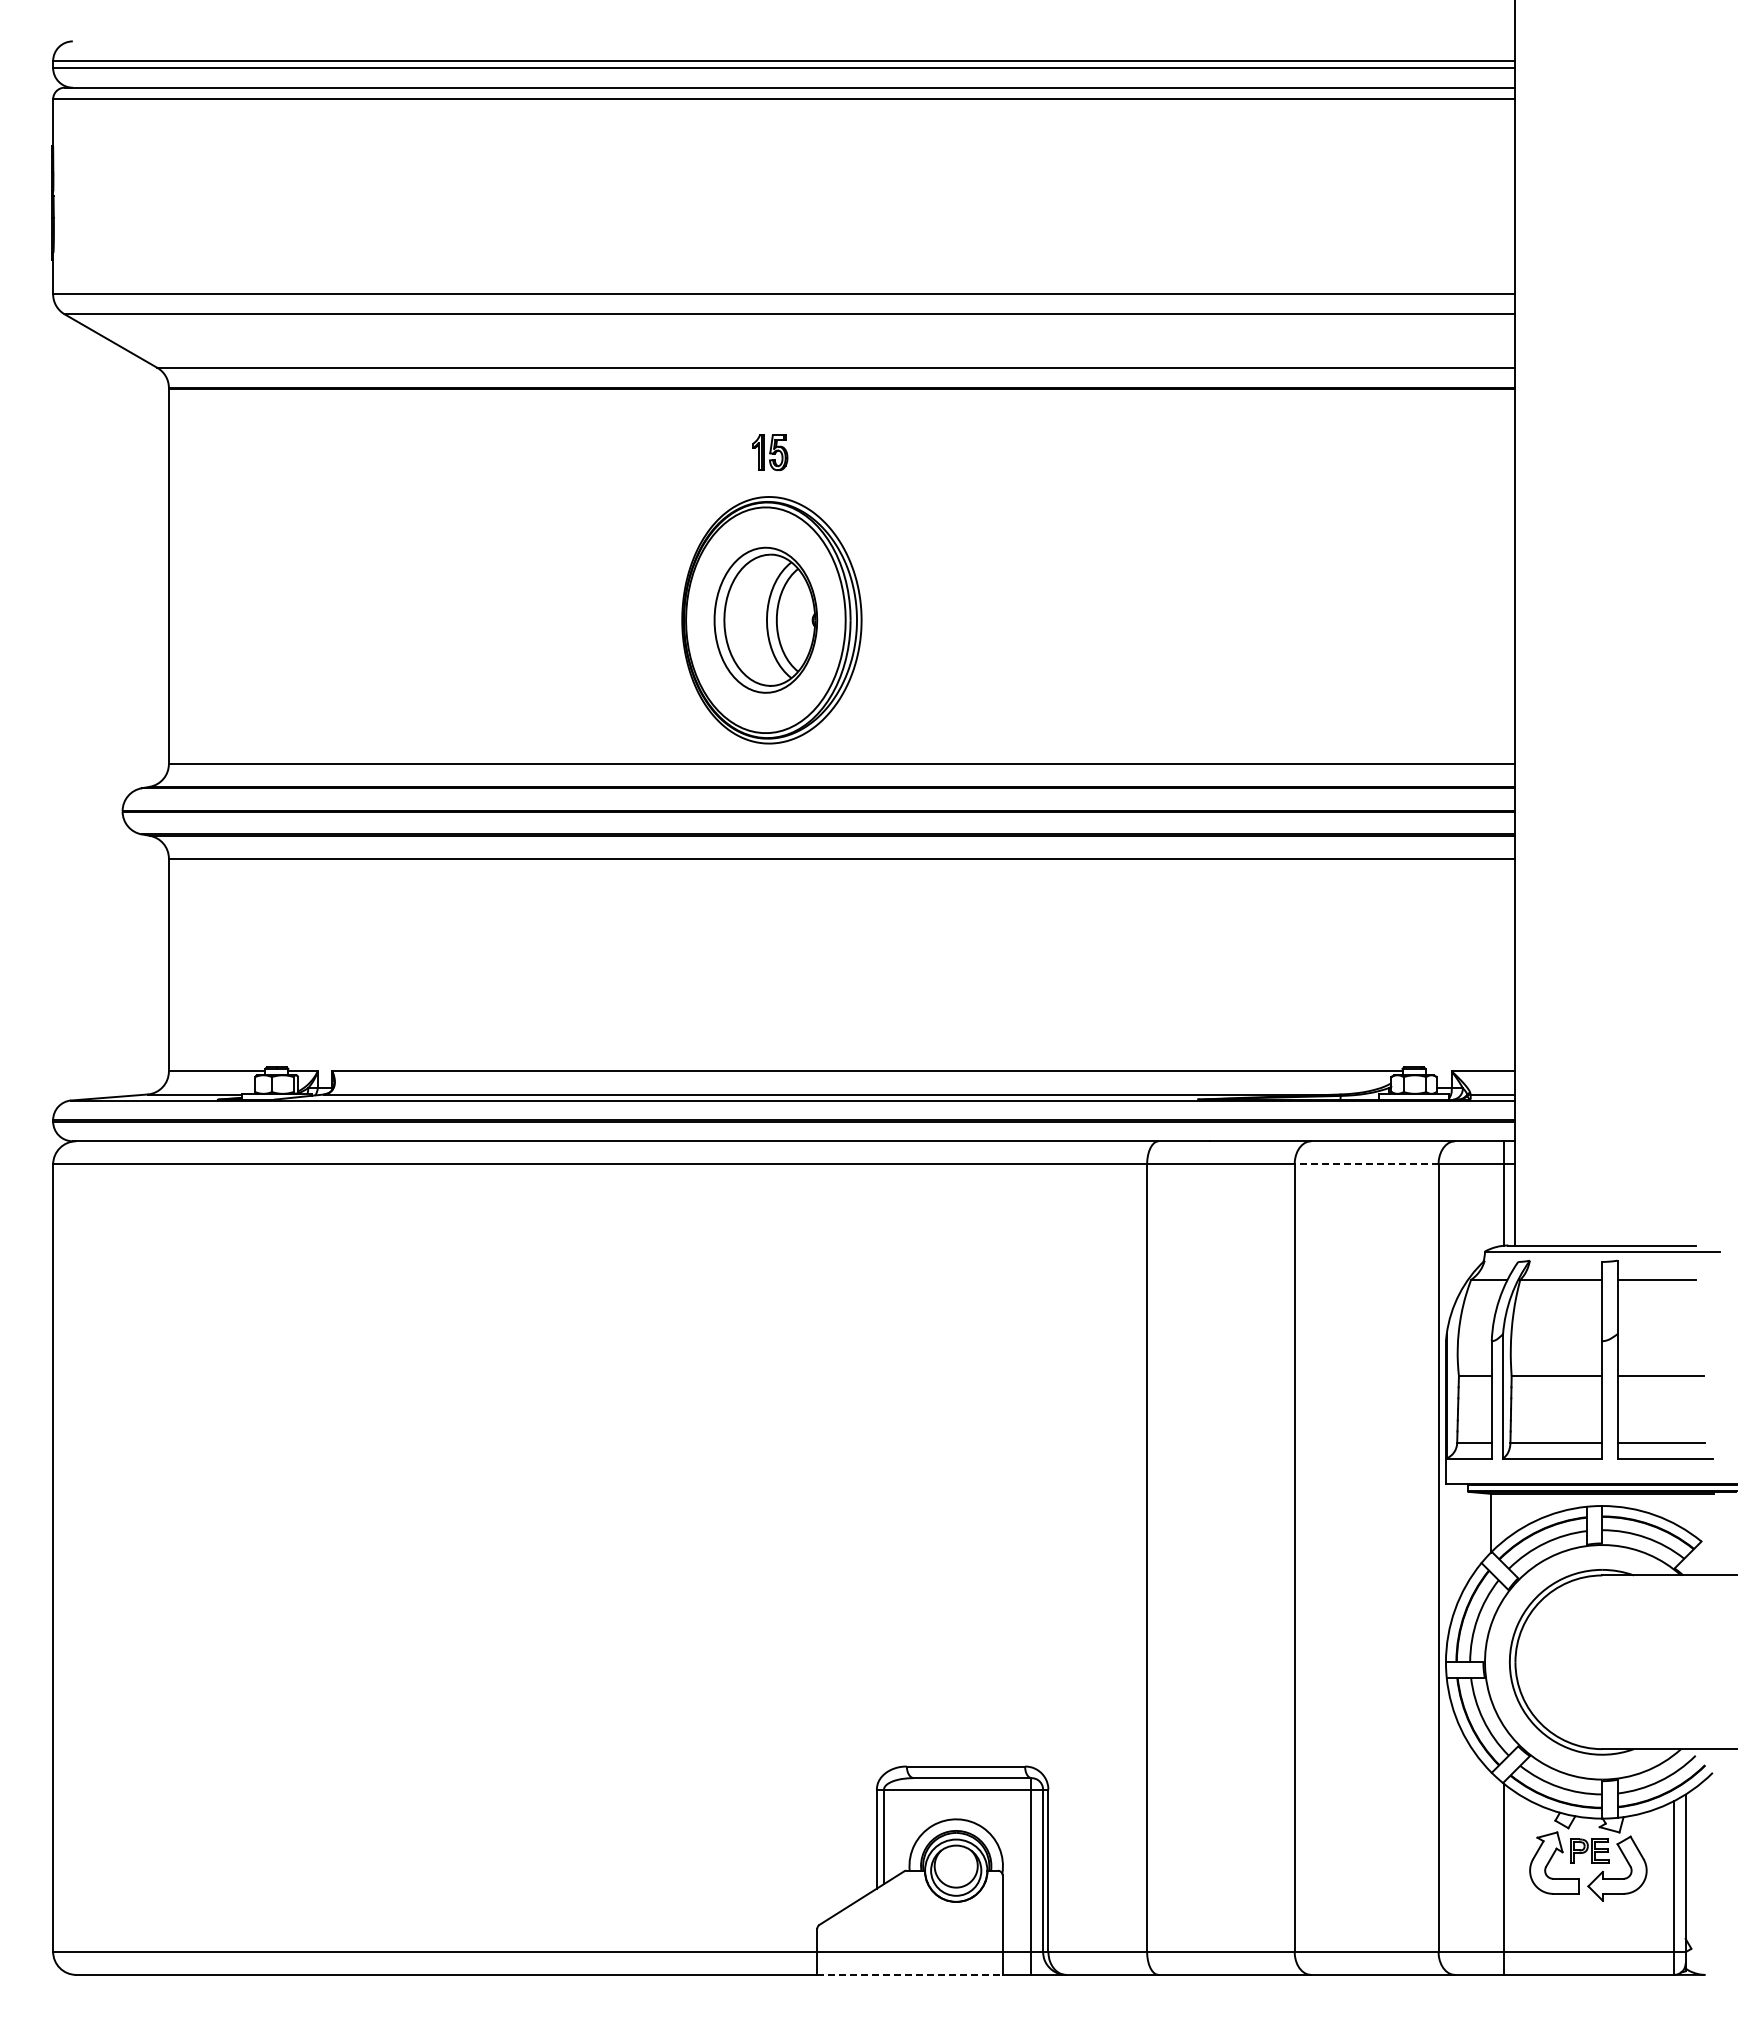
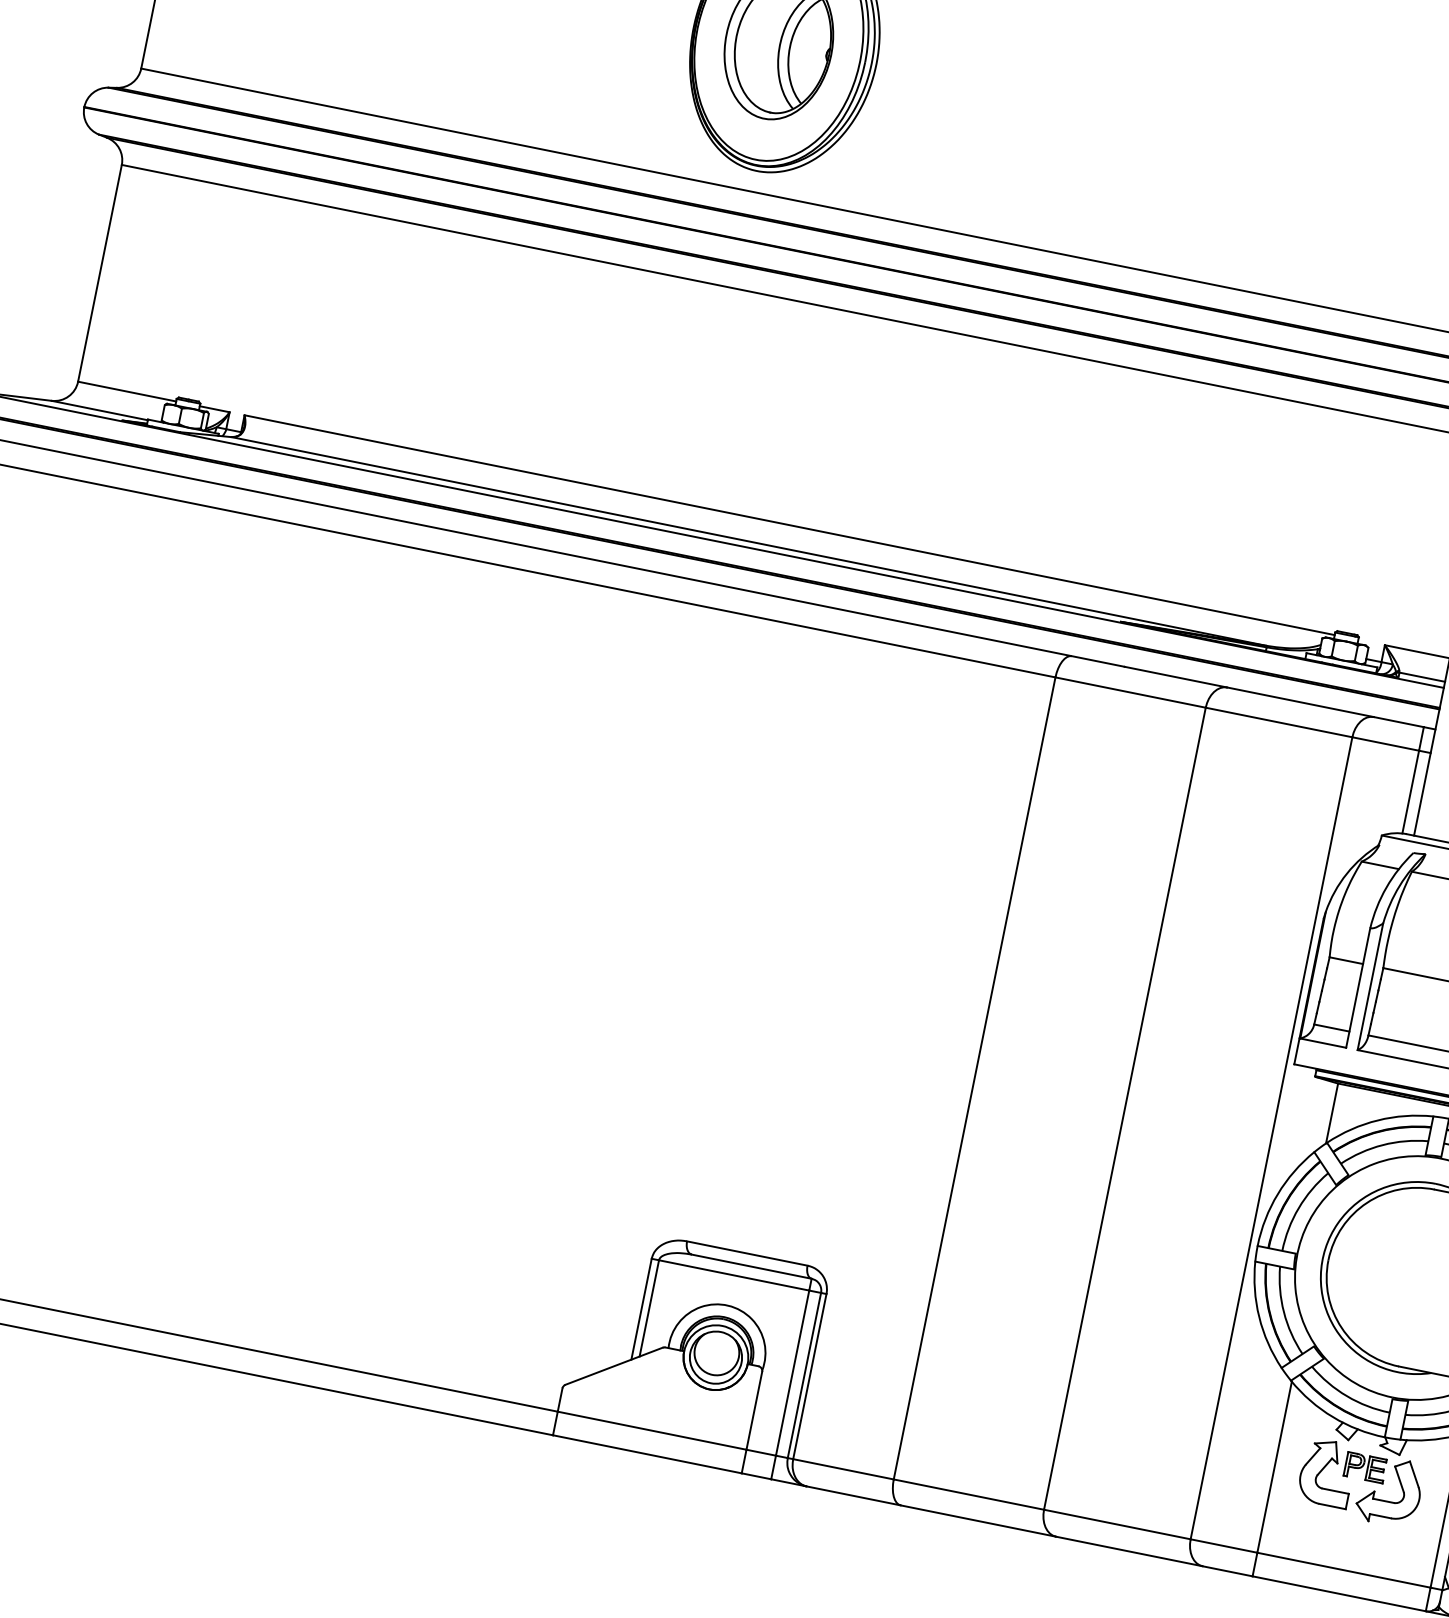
line: (1366, 1164) -> (1278, 722), dashed -> solid
line: (909, 1974) -> (647, 1453), dashed -> solid

